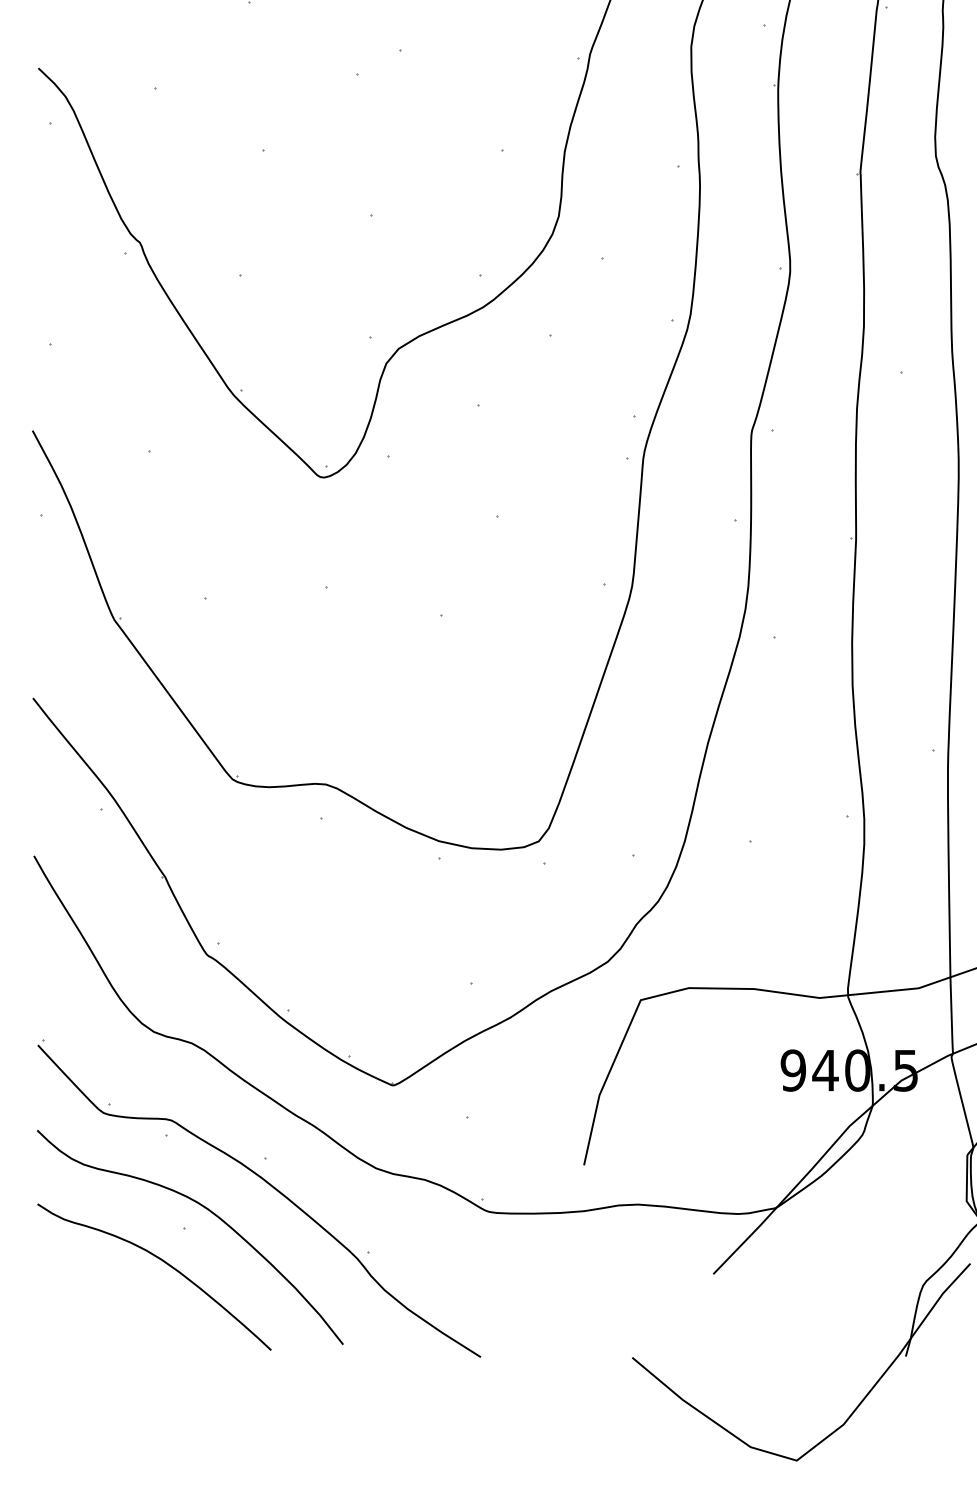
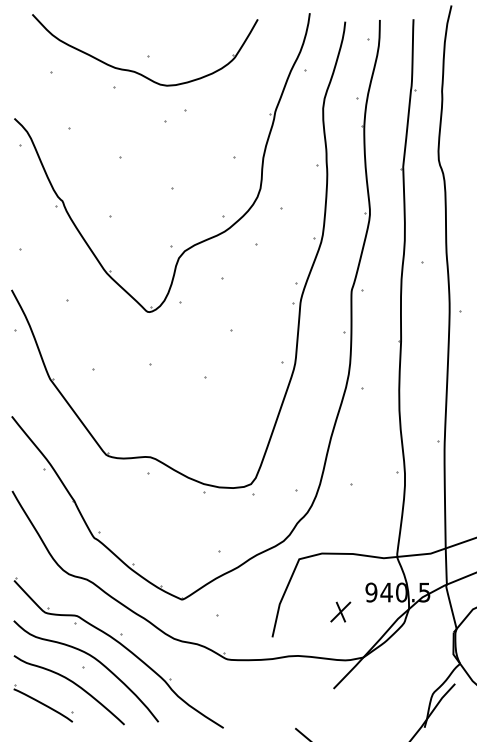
part: (727, 1110) -> (340, 611), added
part: (99, 1305) -> (43, 703), added

